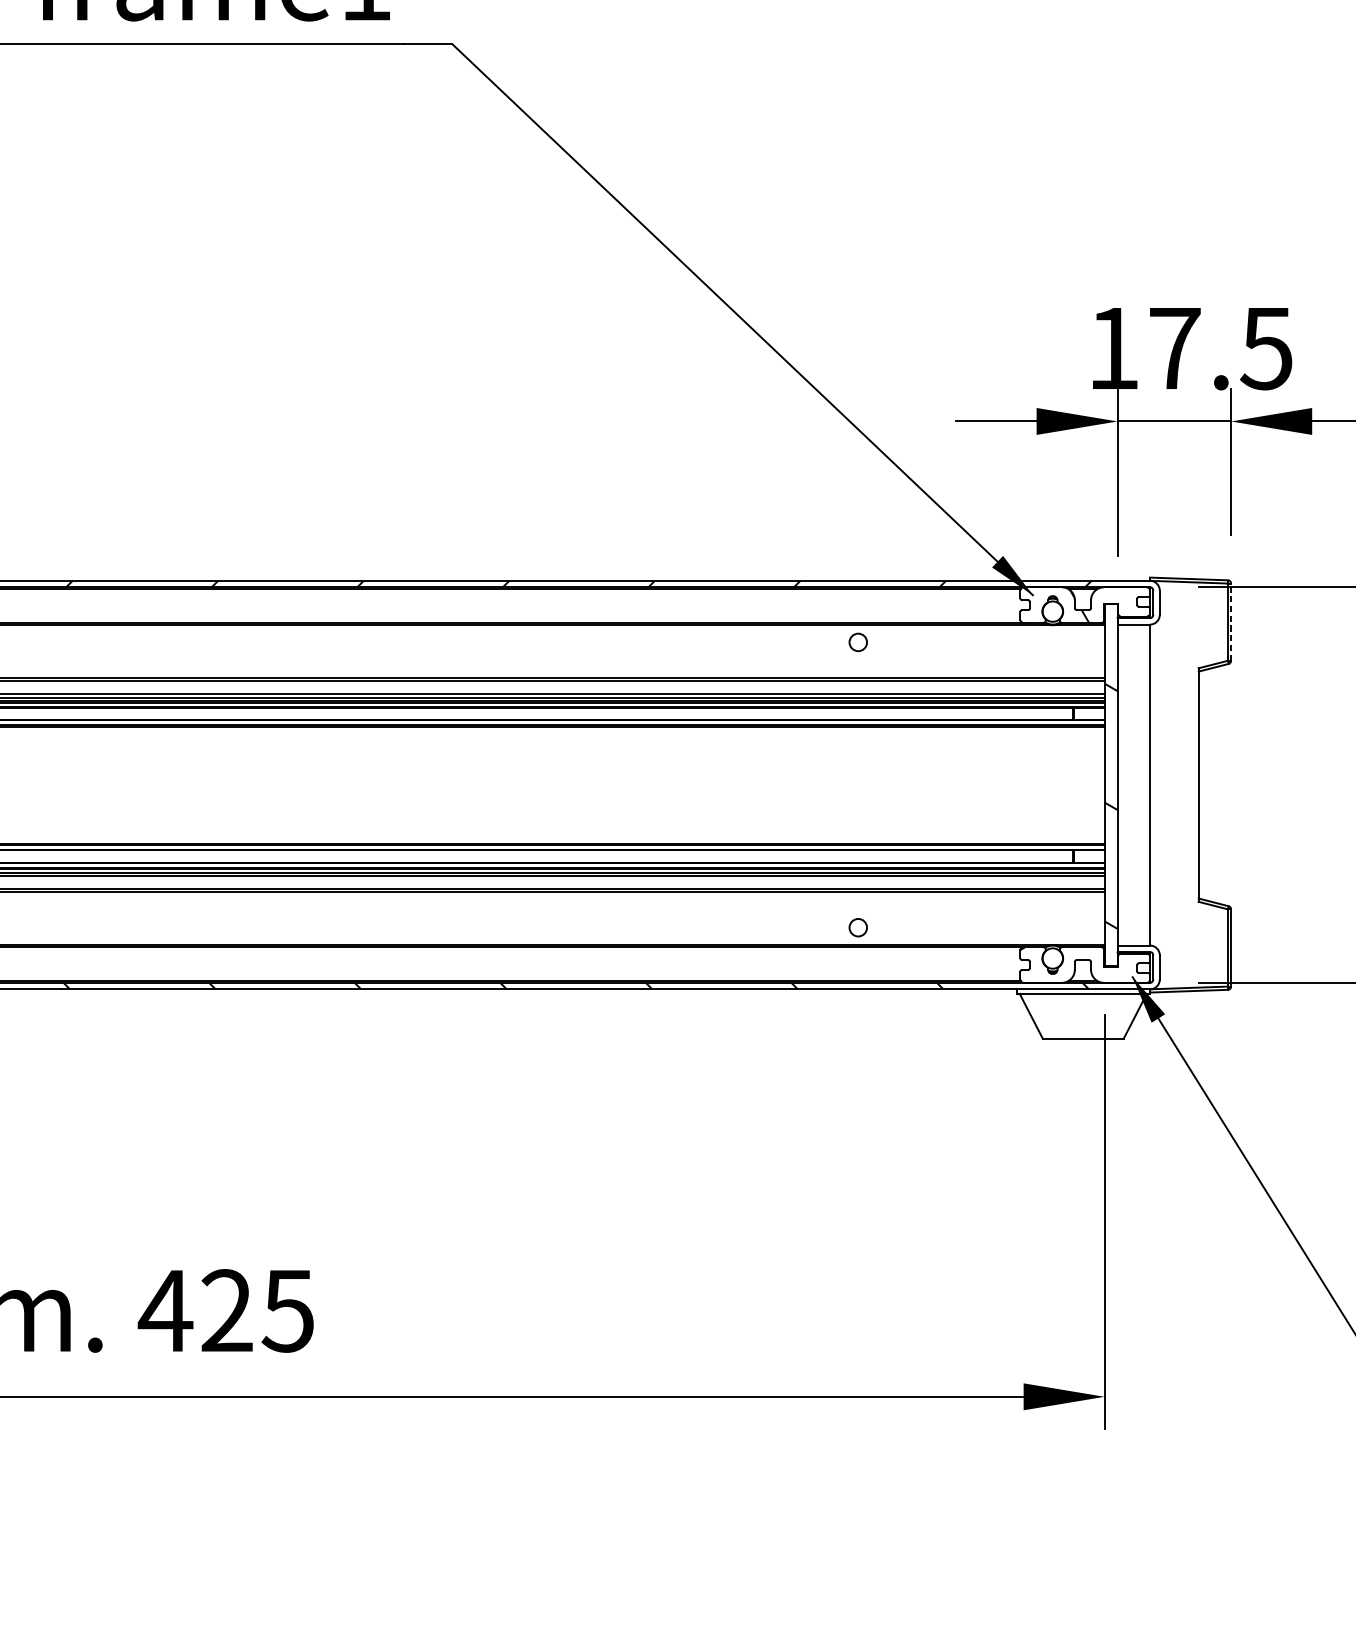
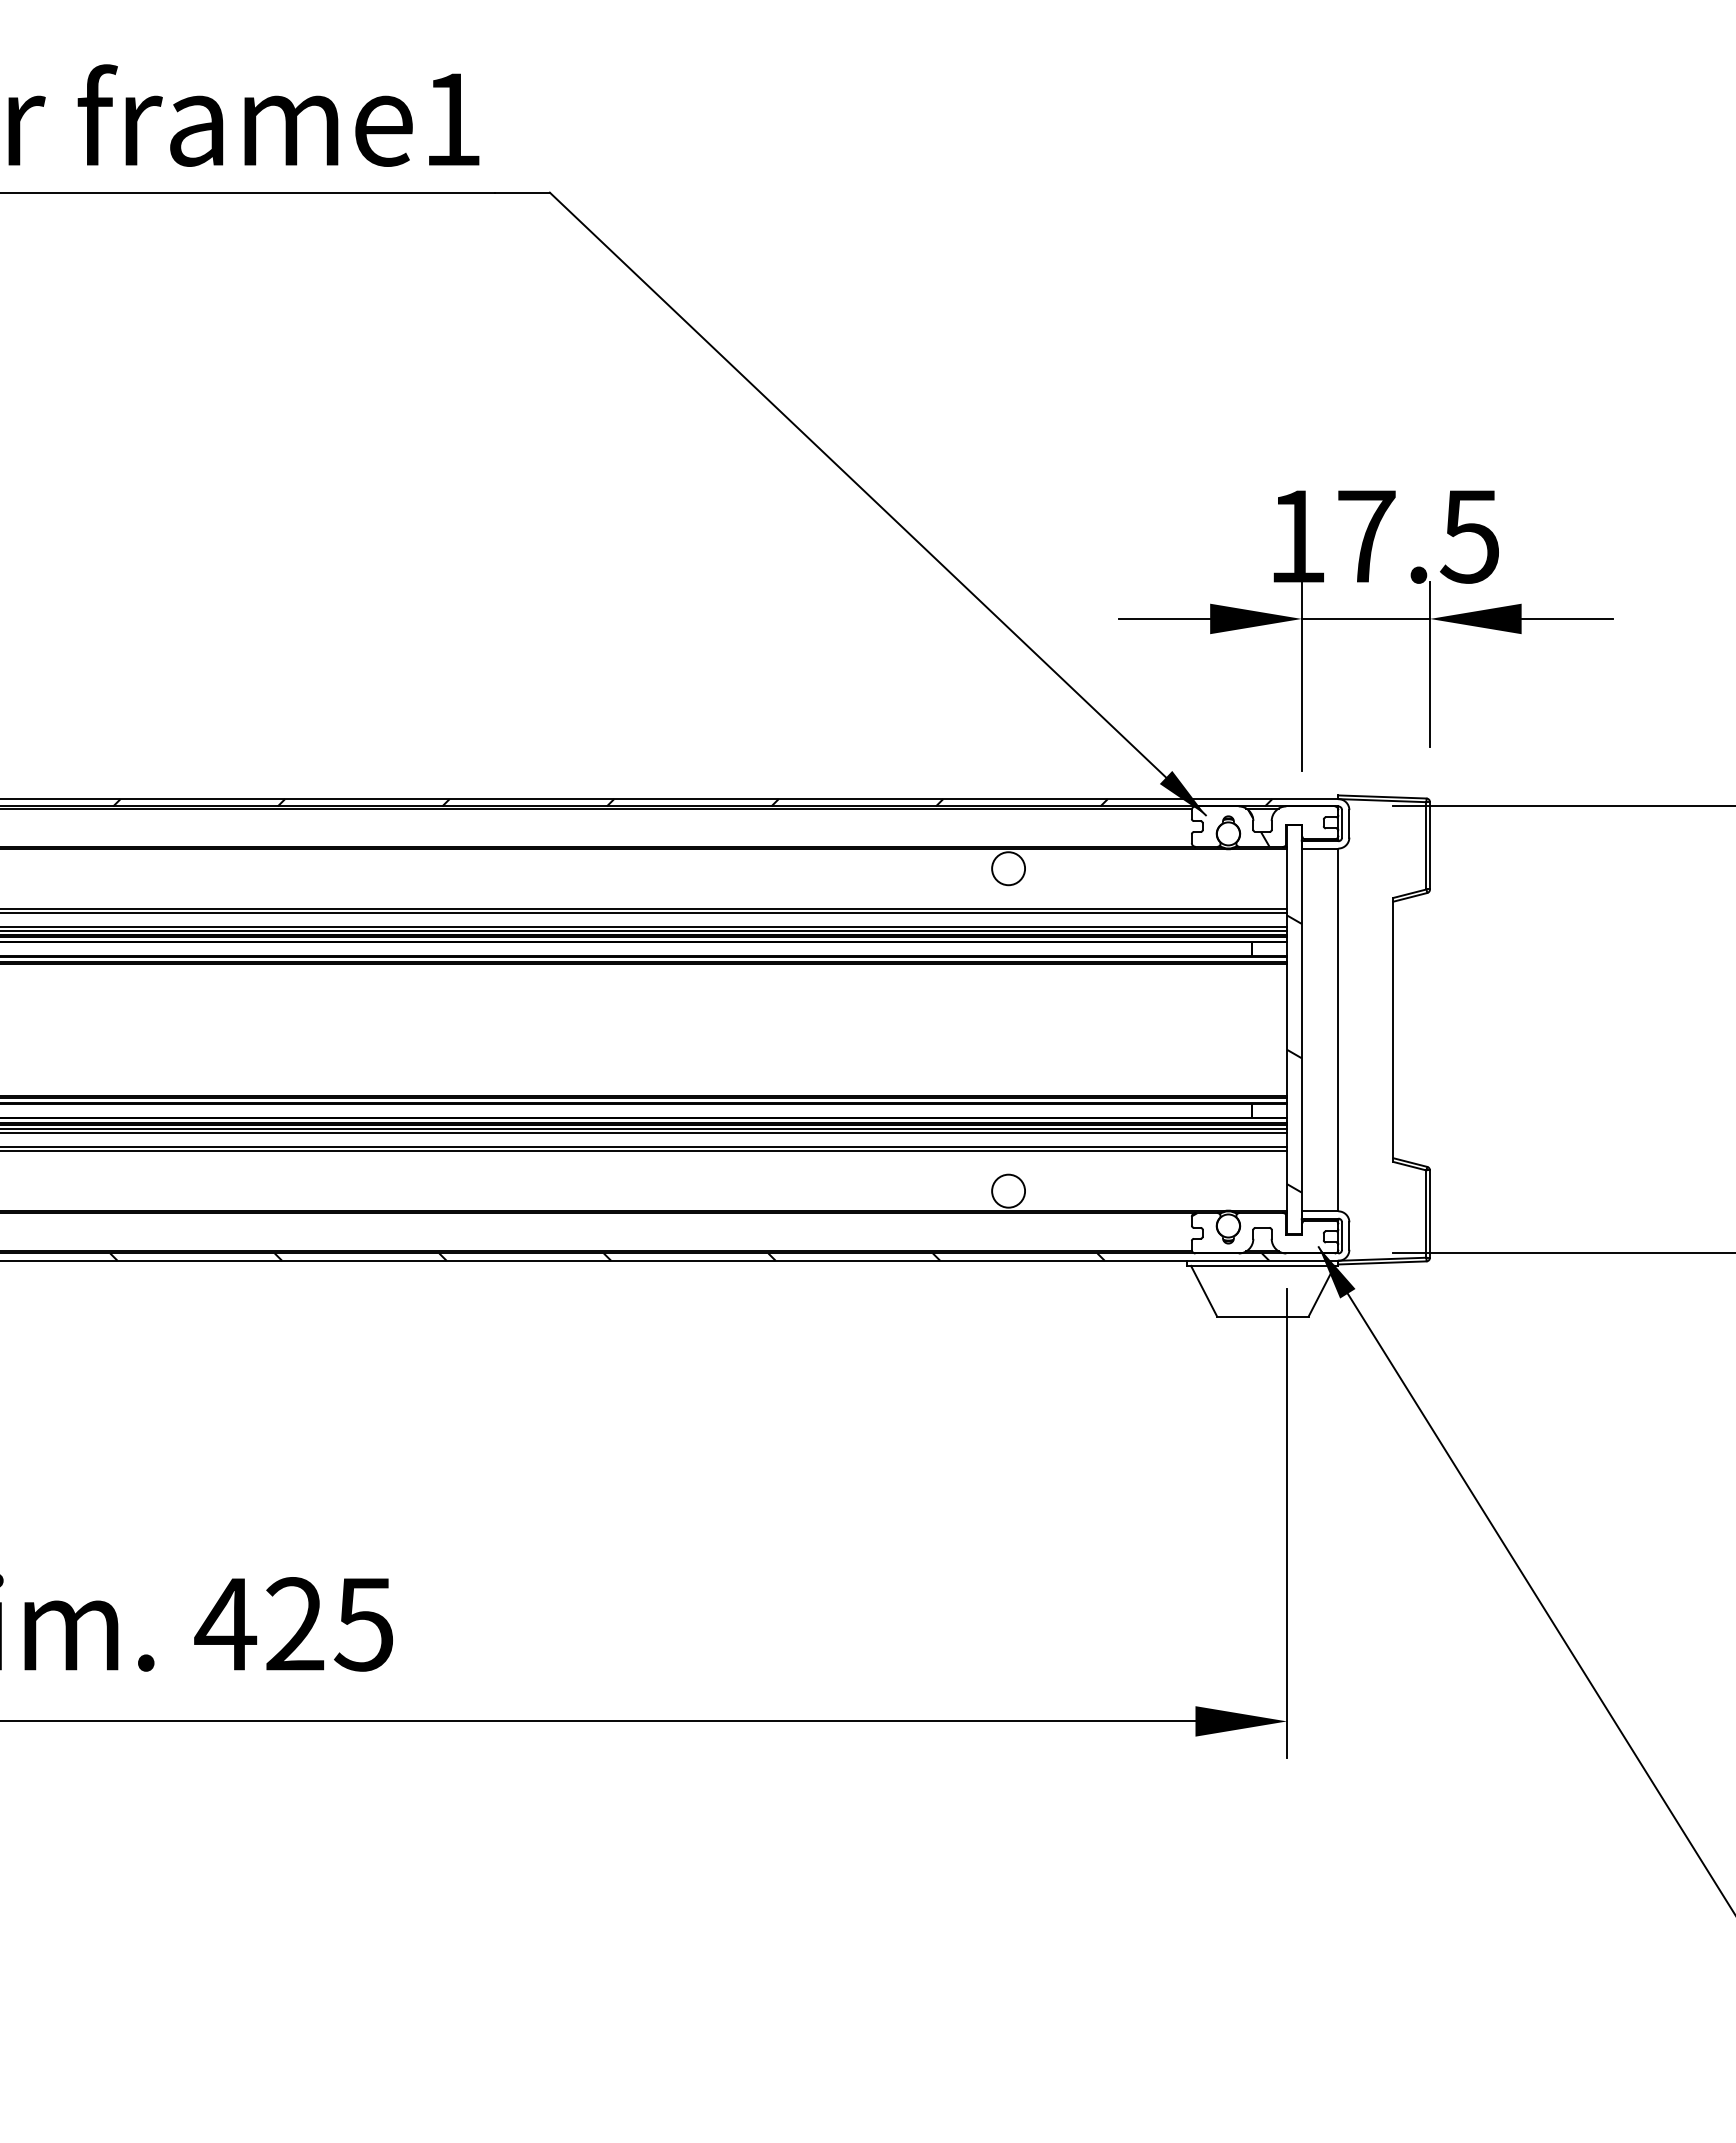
line: (1231, 621) -> (1430, 845), dashed -> solid
circle: (858, 642) -> (1008, 868), size x1.67
circle: (858, 927) -> (1008, 1190), size x1.67

